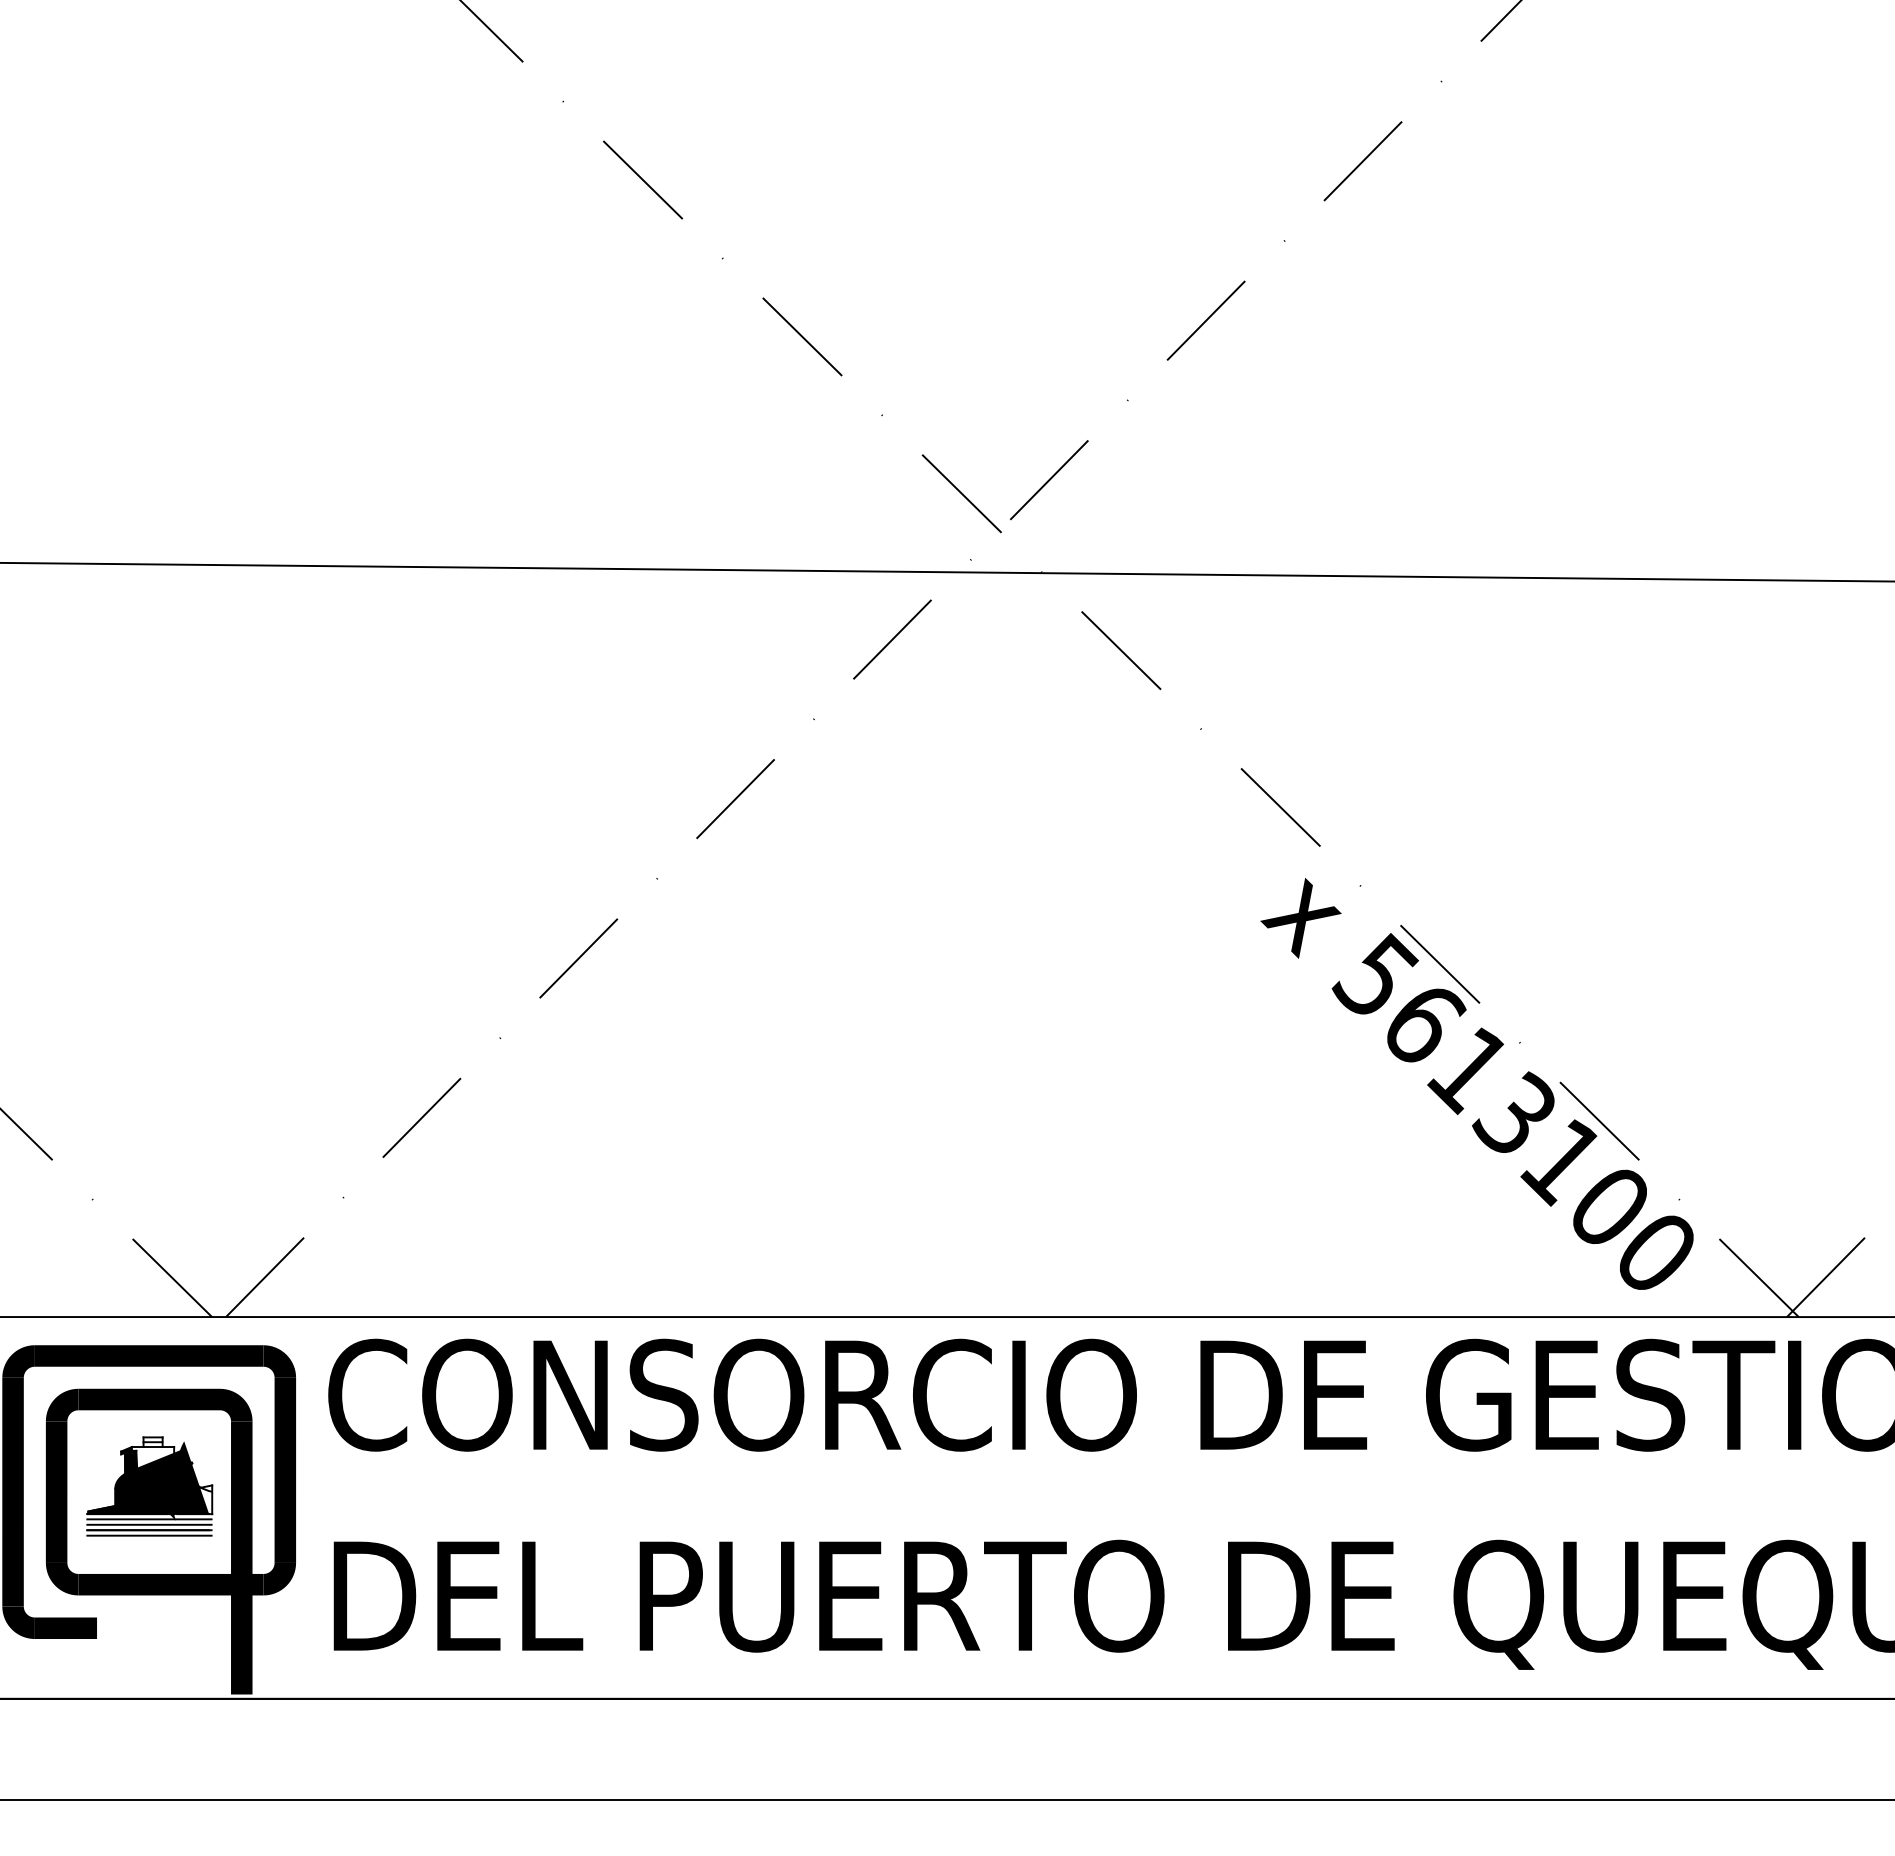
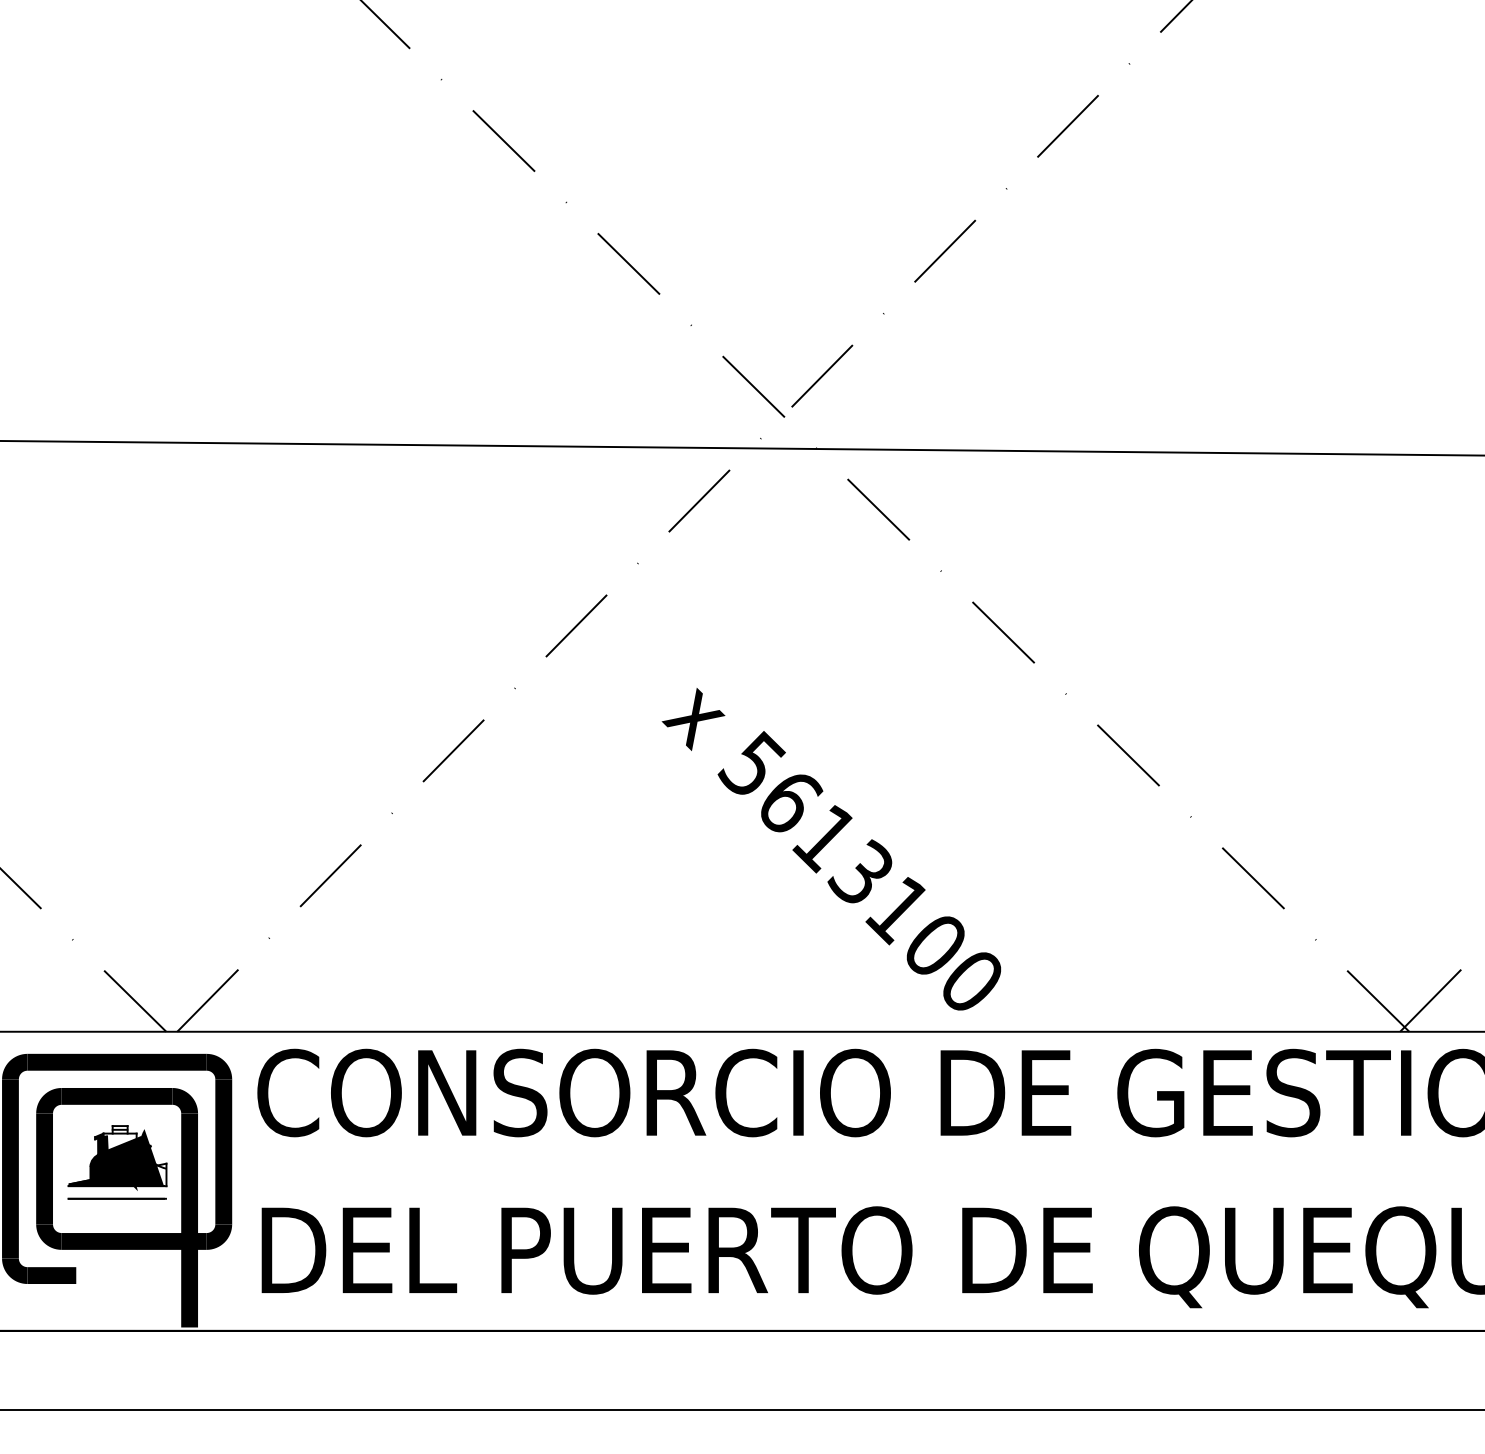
text: (1476, 1083) -> (831, 848), moved
line: (149, 1519) -> (117, 1190), removed
line: (149, 1524) -> (117, 1194), removed
line: (149, 1535) -> (117, 1202), removed

